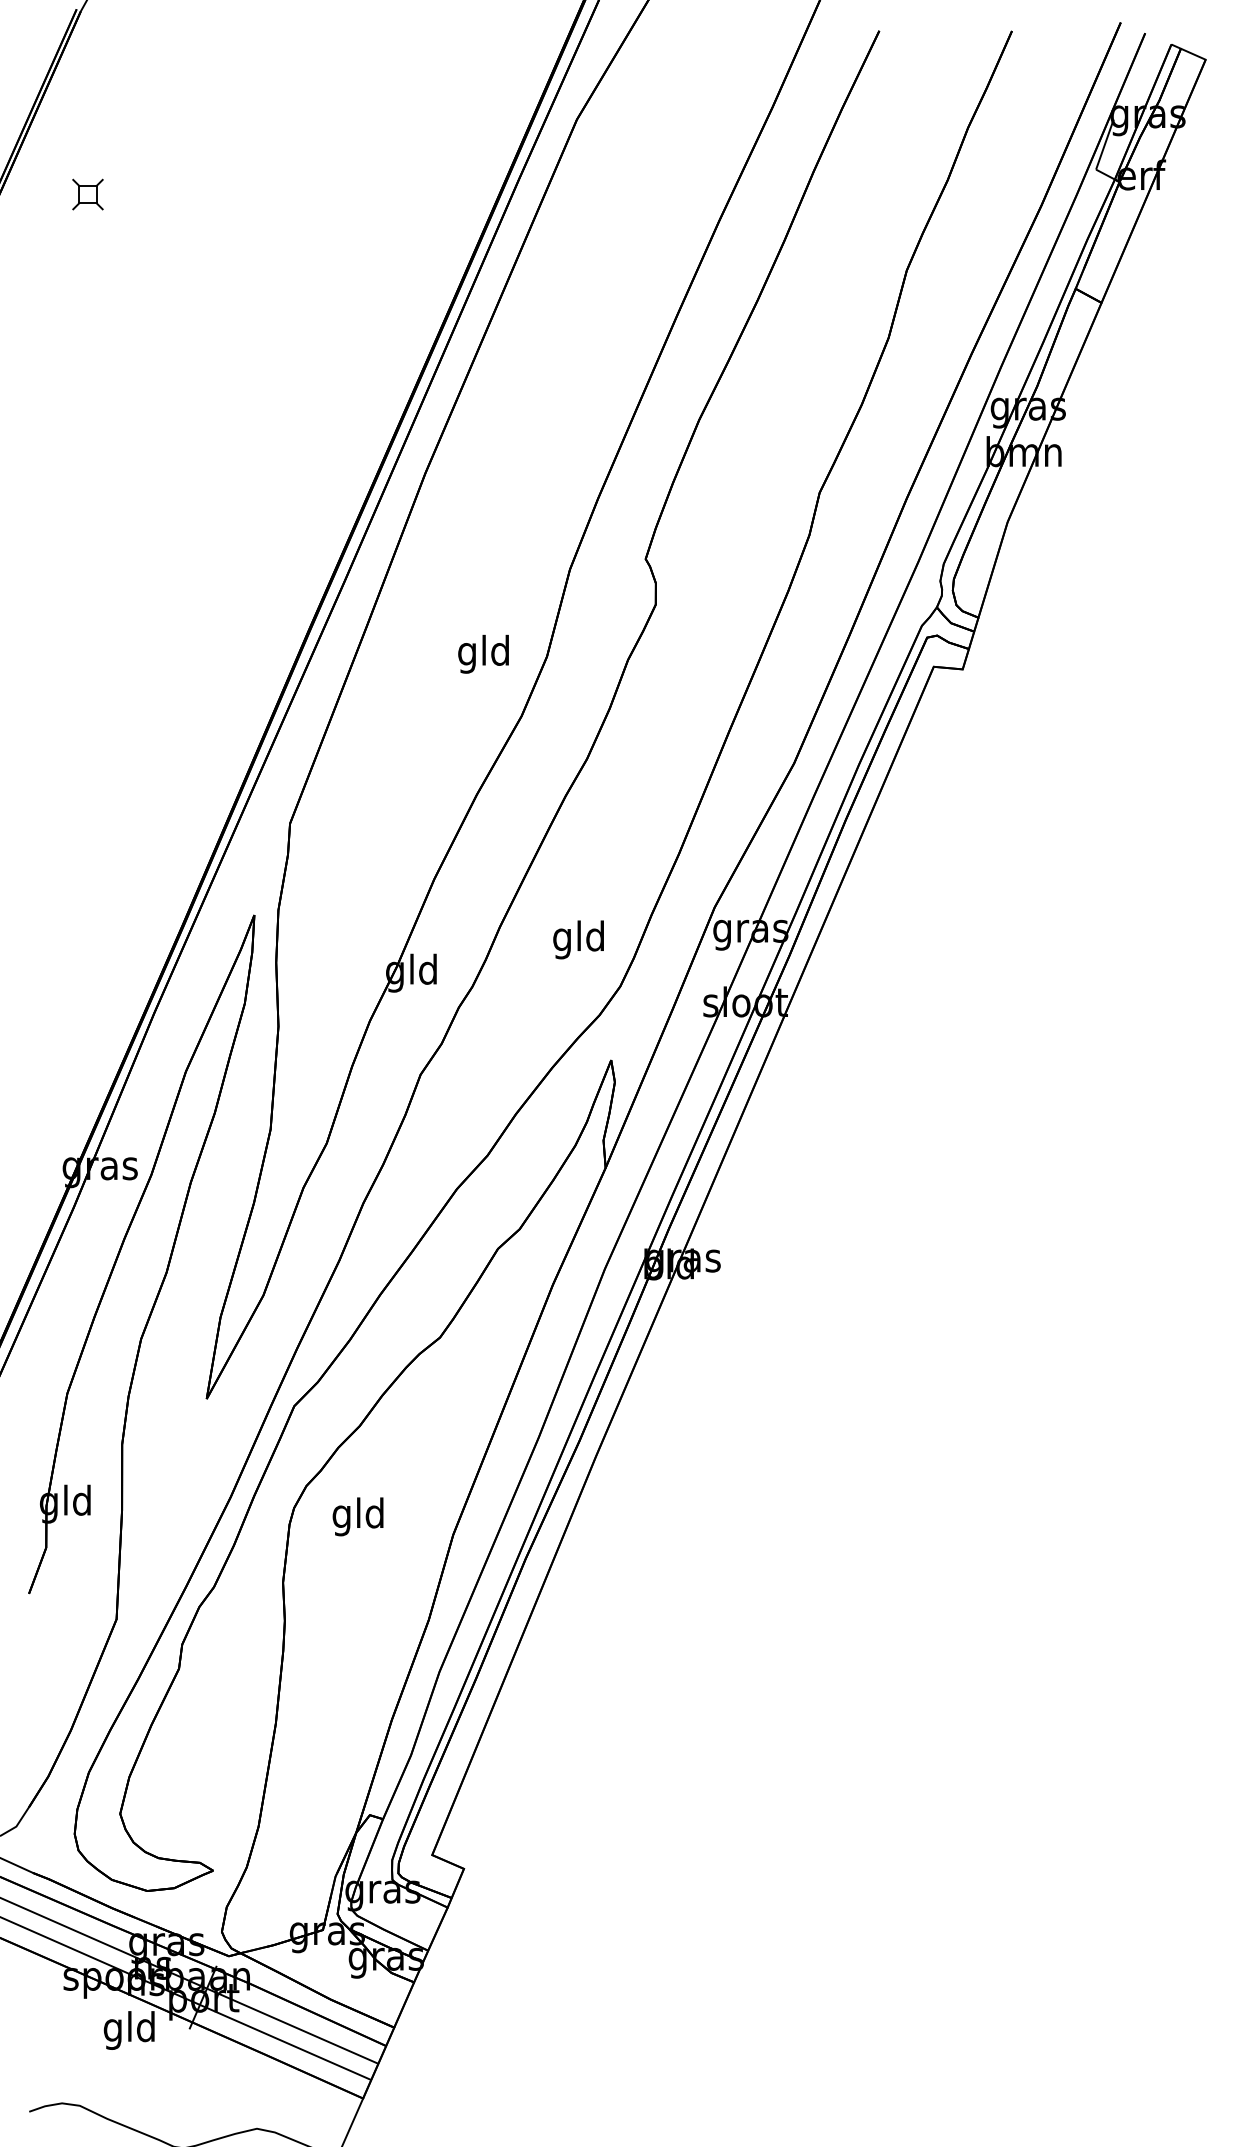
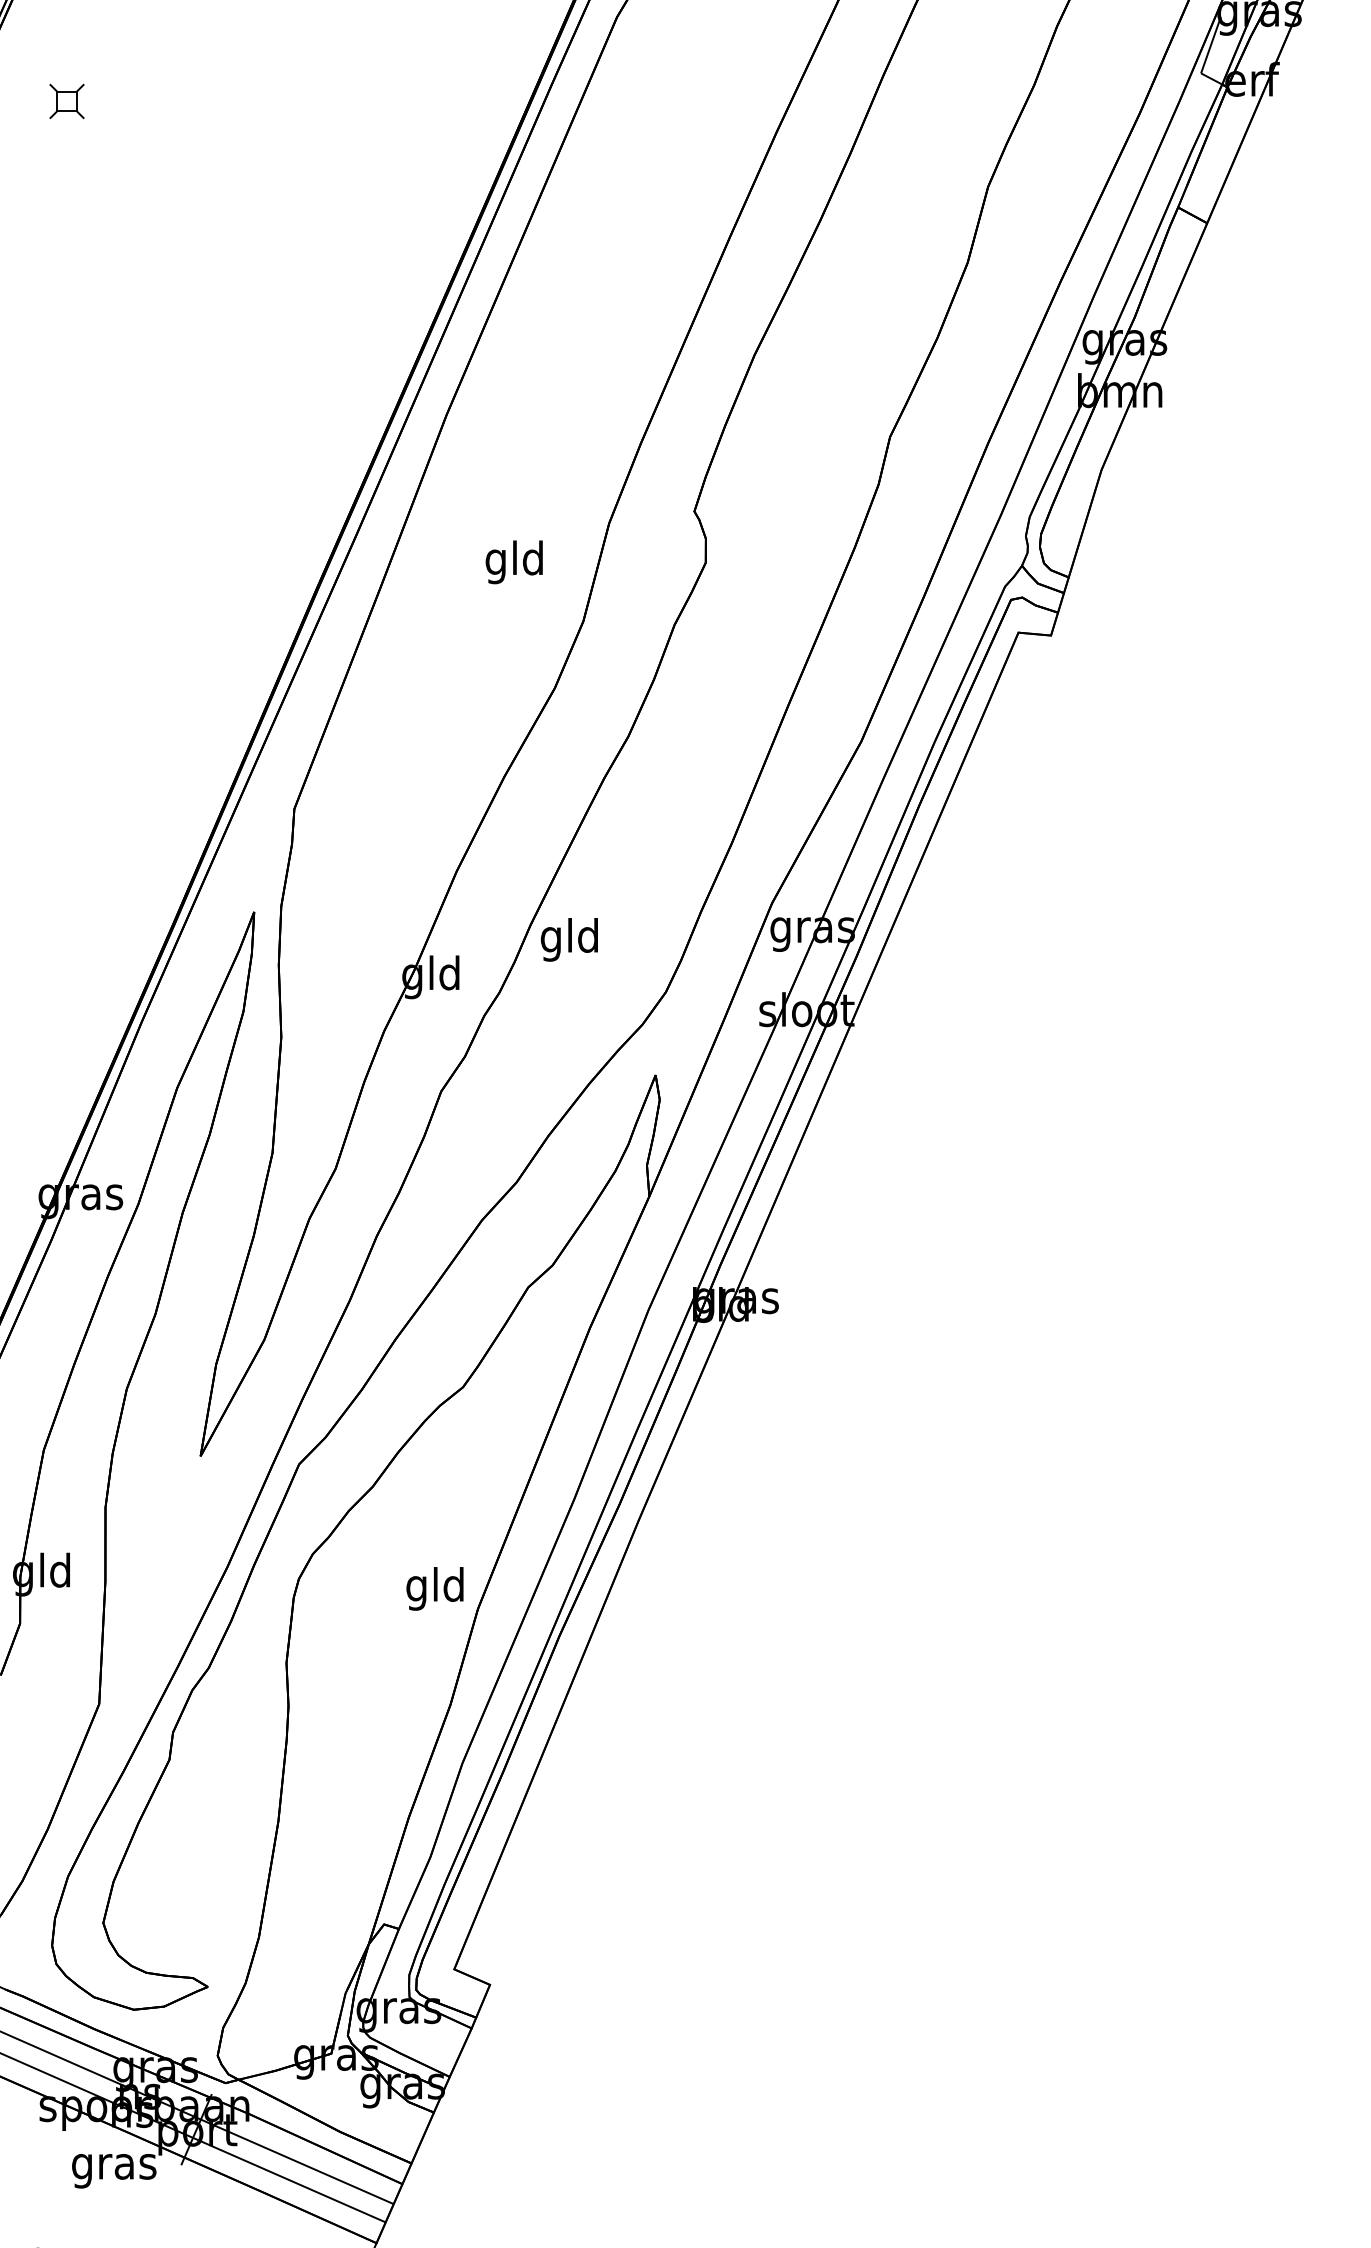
text: (483, 653) -> (514, 561), moved
text: (578, 939) -> (569, 939), moved
text: (357, 1516) -> (434, 1588), moved
text: (129, 2030) -> (113, 2166), gld -> gras

